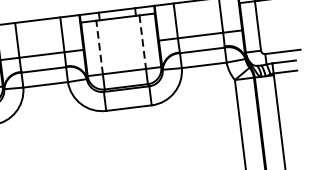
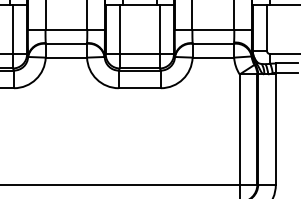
line: (142, 42) -> (159, 29), dashed -> solid
line: (99, 47) -> (119, 29), dashed -> solid

